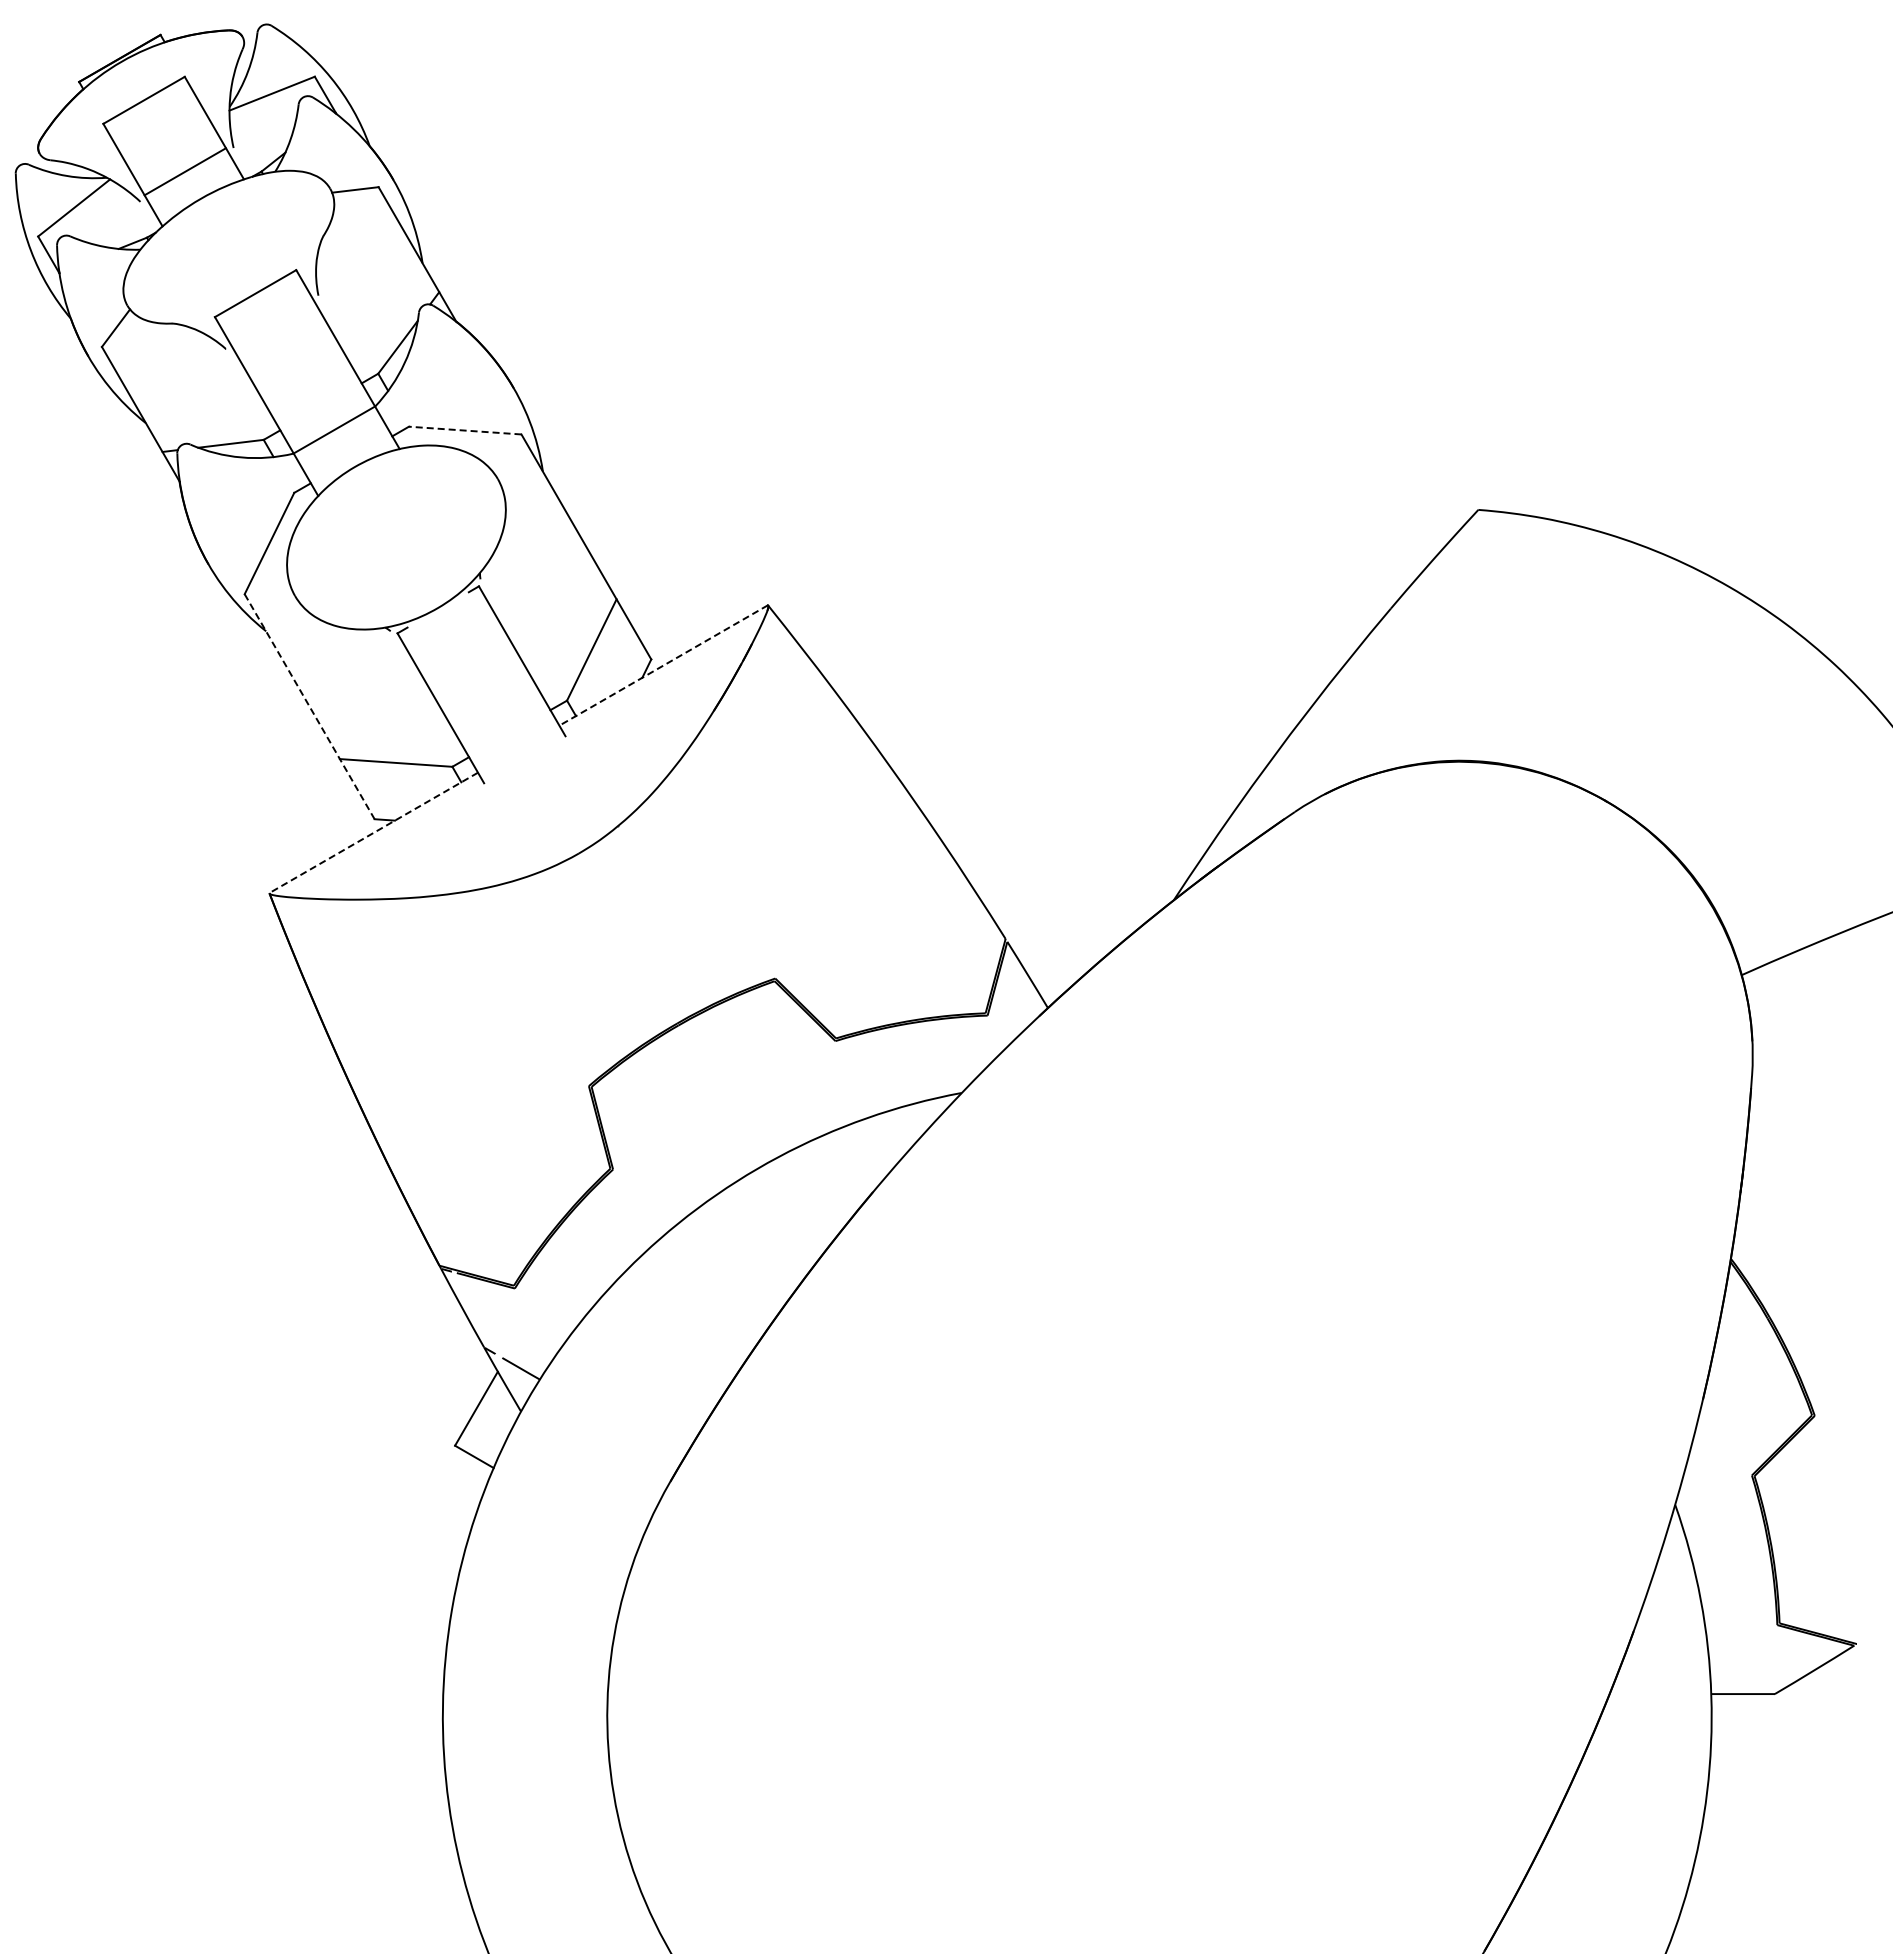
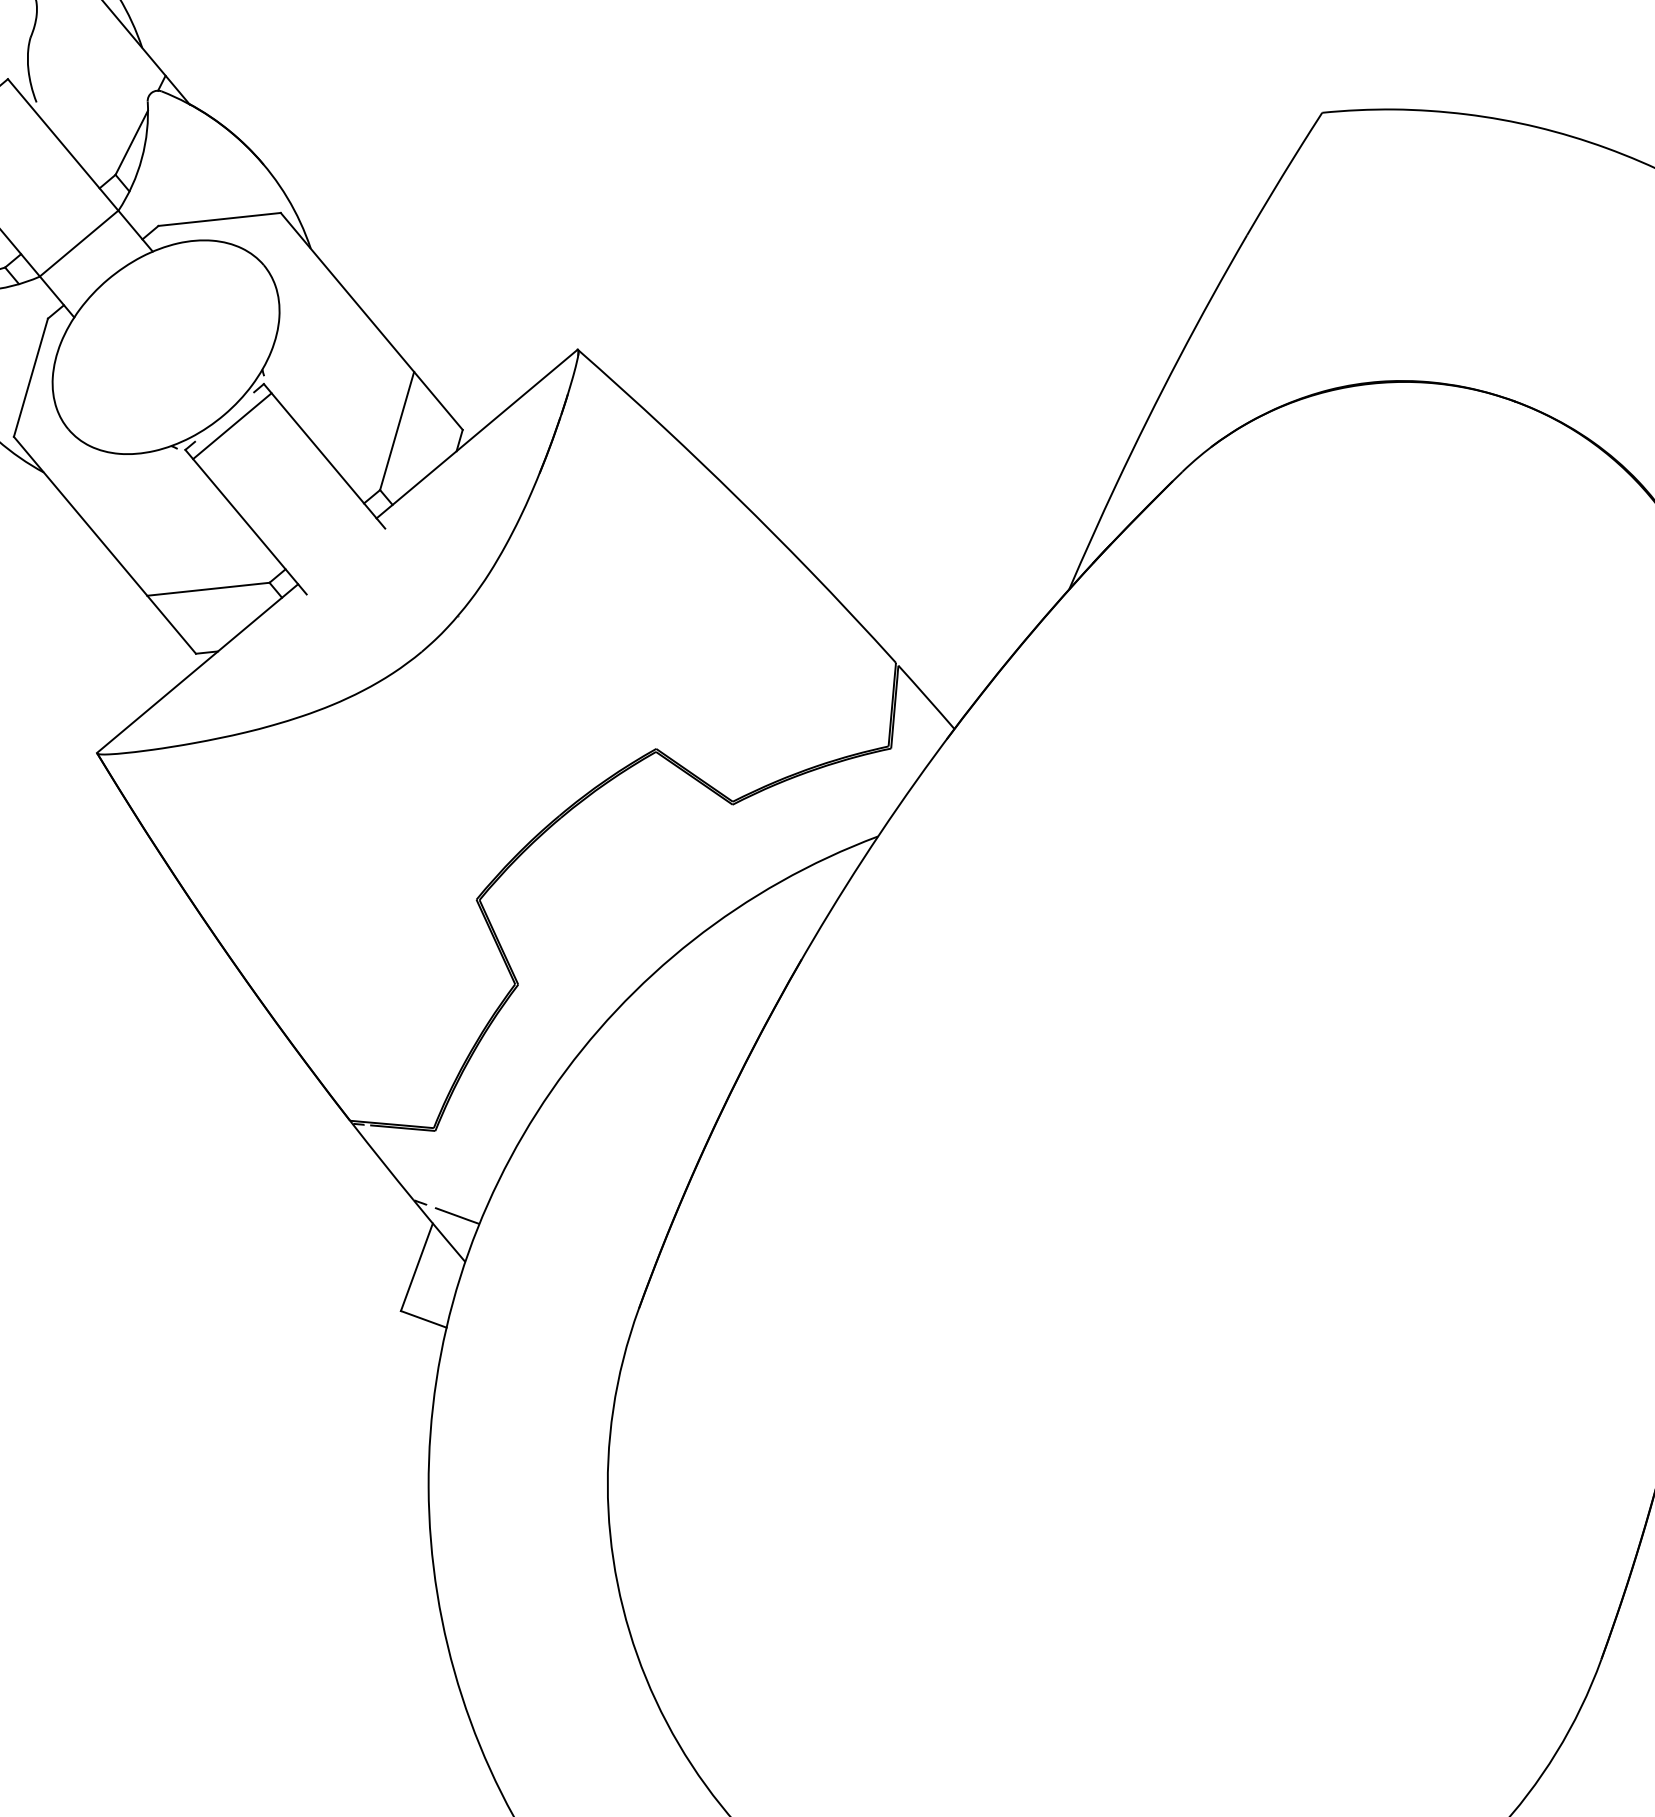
line: (464, 430) -> (218, 219), dashed -> solid
line: (443, 618) -> (231, 425), added
line: (663, 665) -> (476, 434), dashed -> solid
line: (309, 706) -> (104, 545), dashed -> solid
line: (373, 833) -> (197, 669), dashed -> solid

